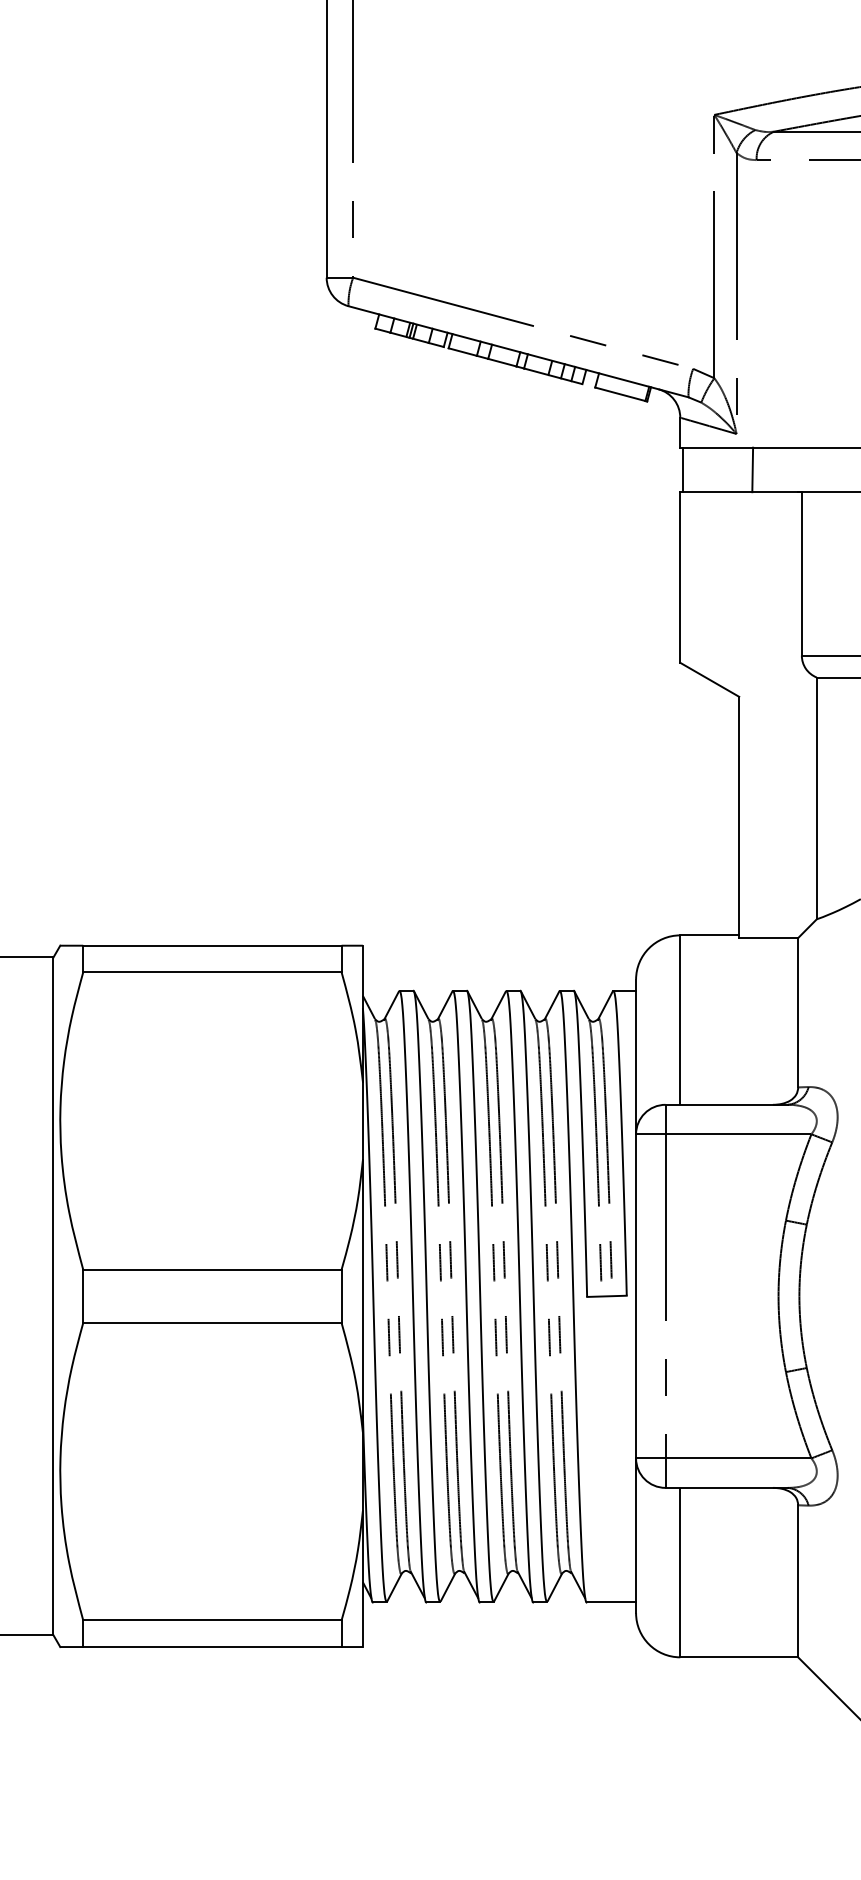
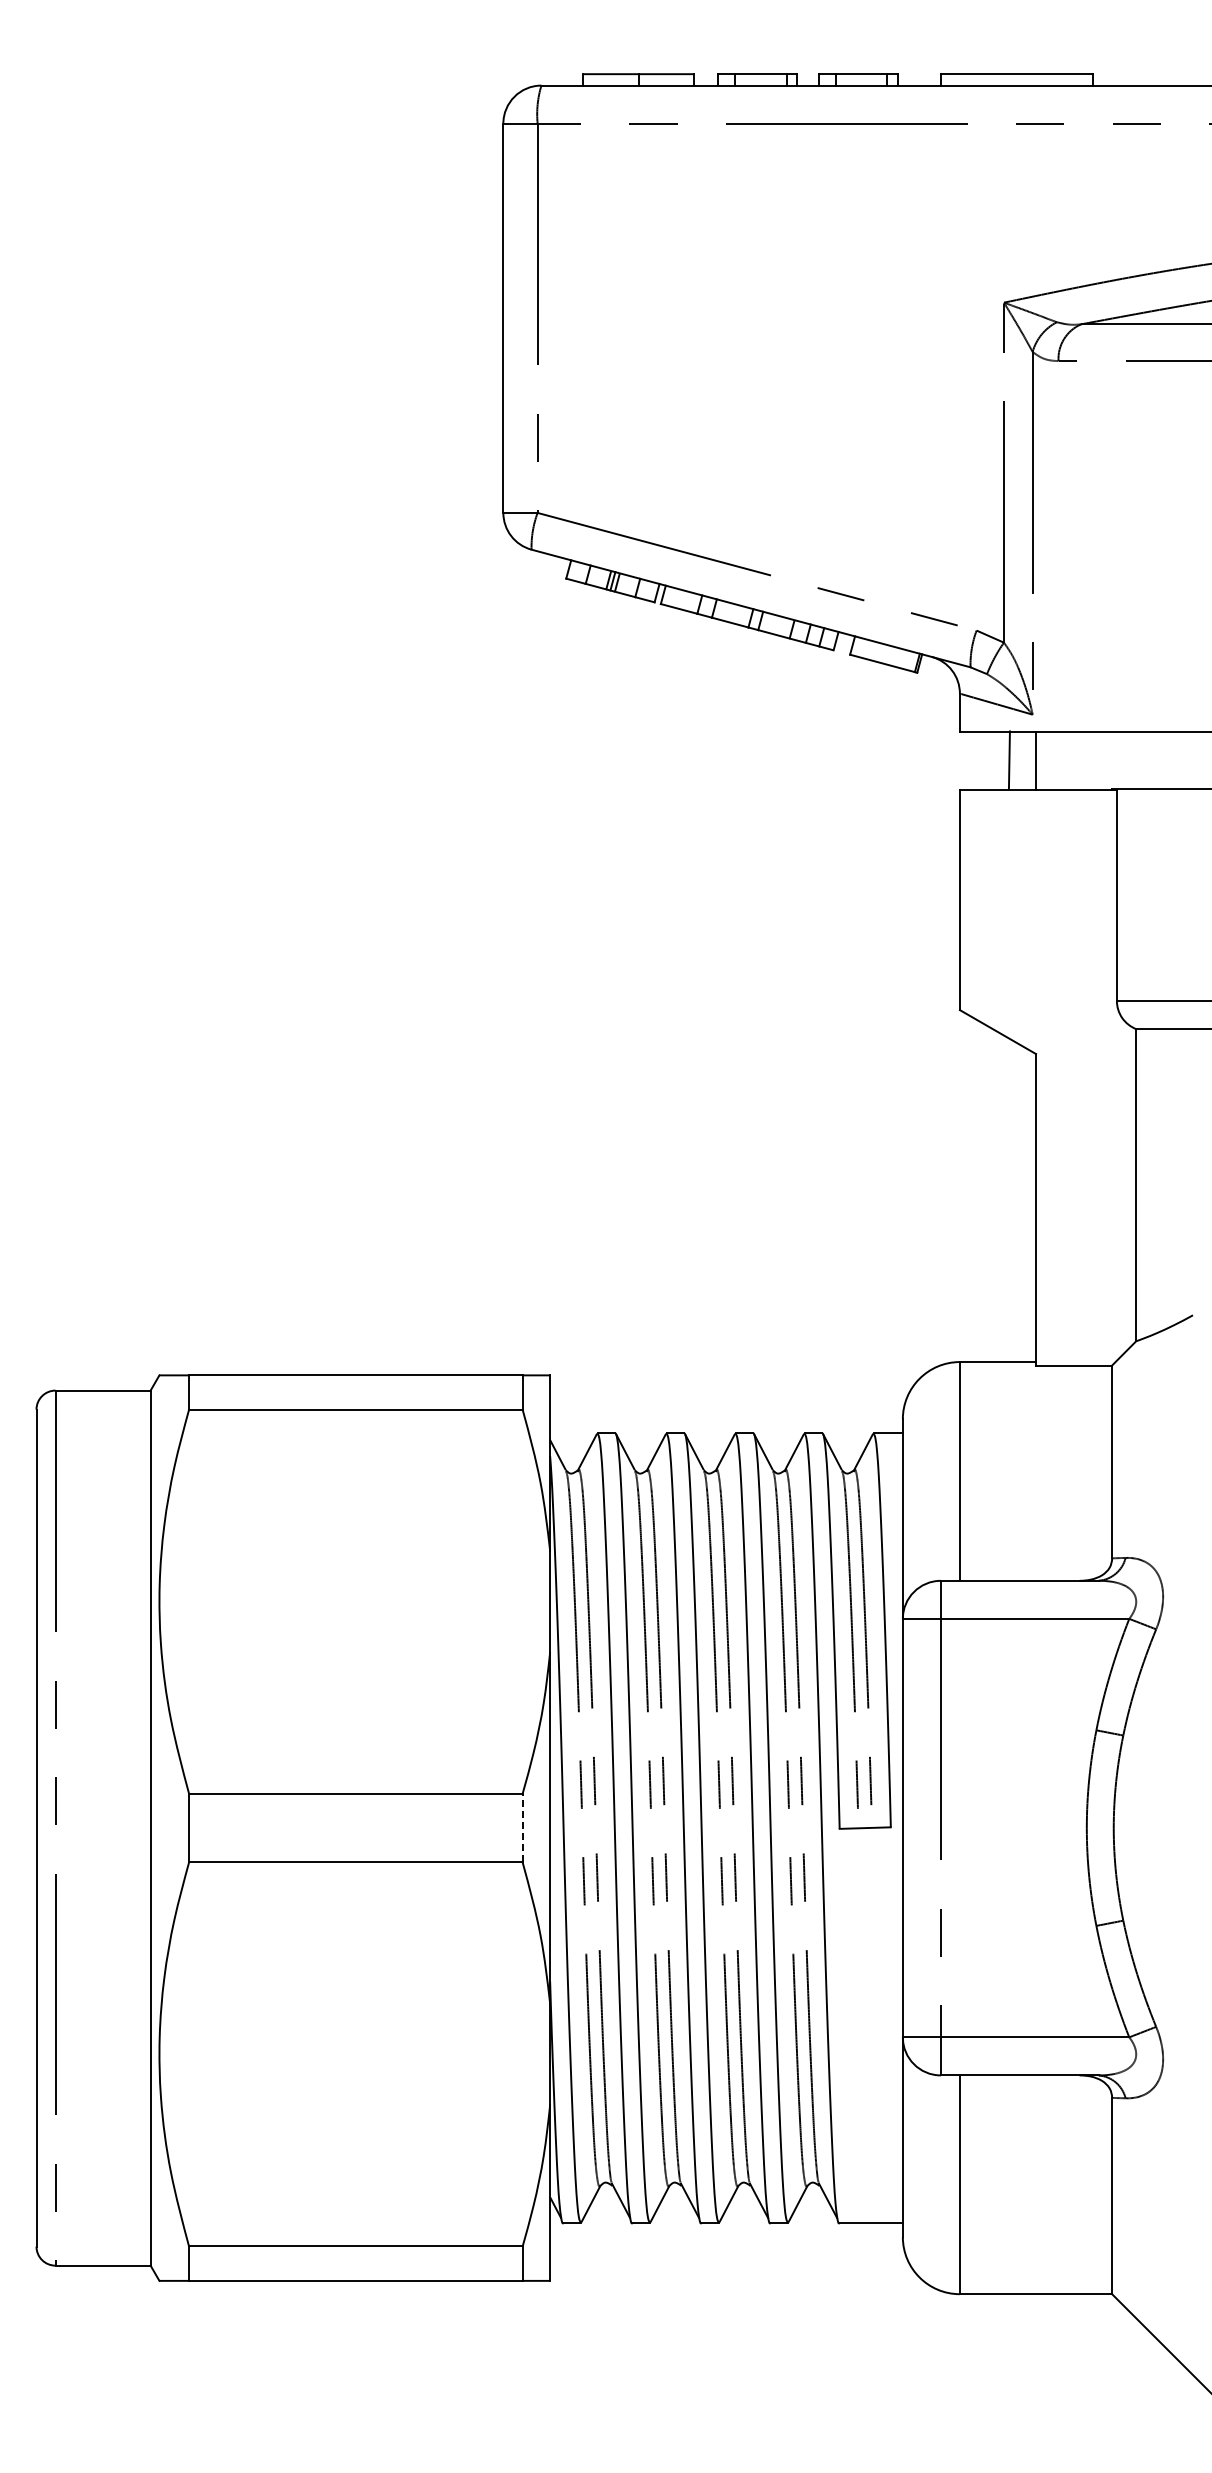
line: (683, 469) -> (1035, 760), moved
line: (751, 469) -> (1008, 759), moved
line: (341, 1295) -> (522, 1827), solid -> dashed

